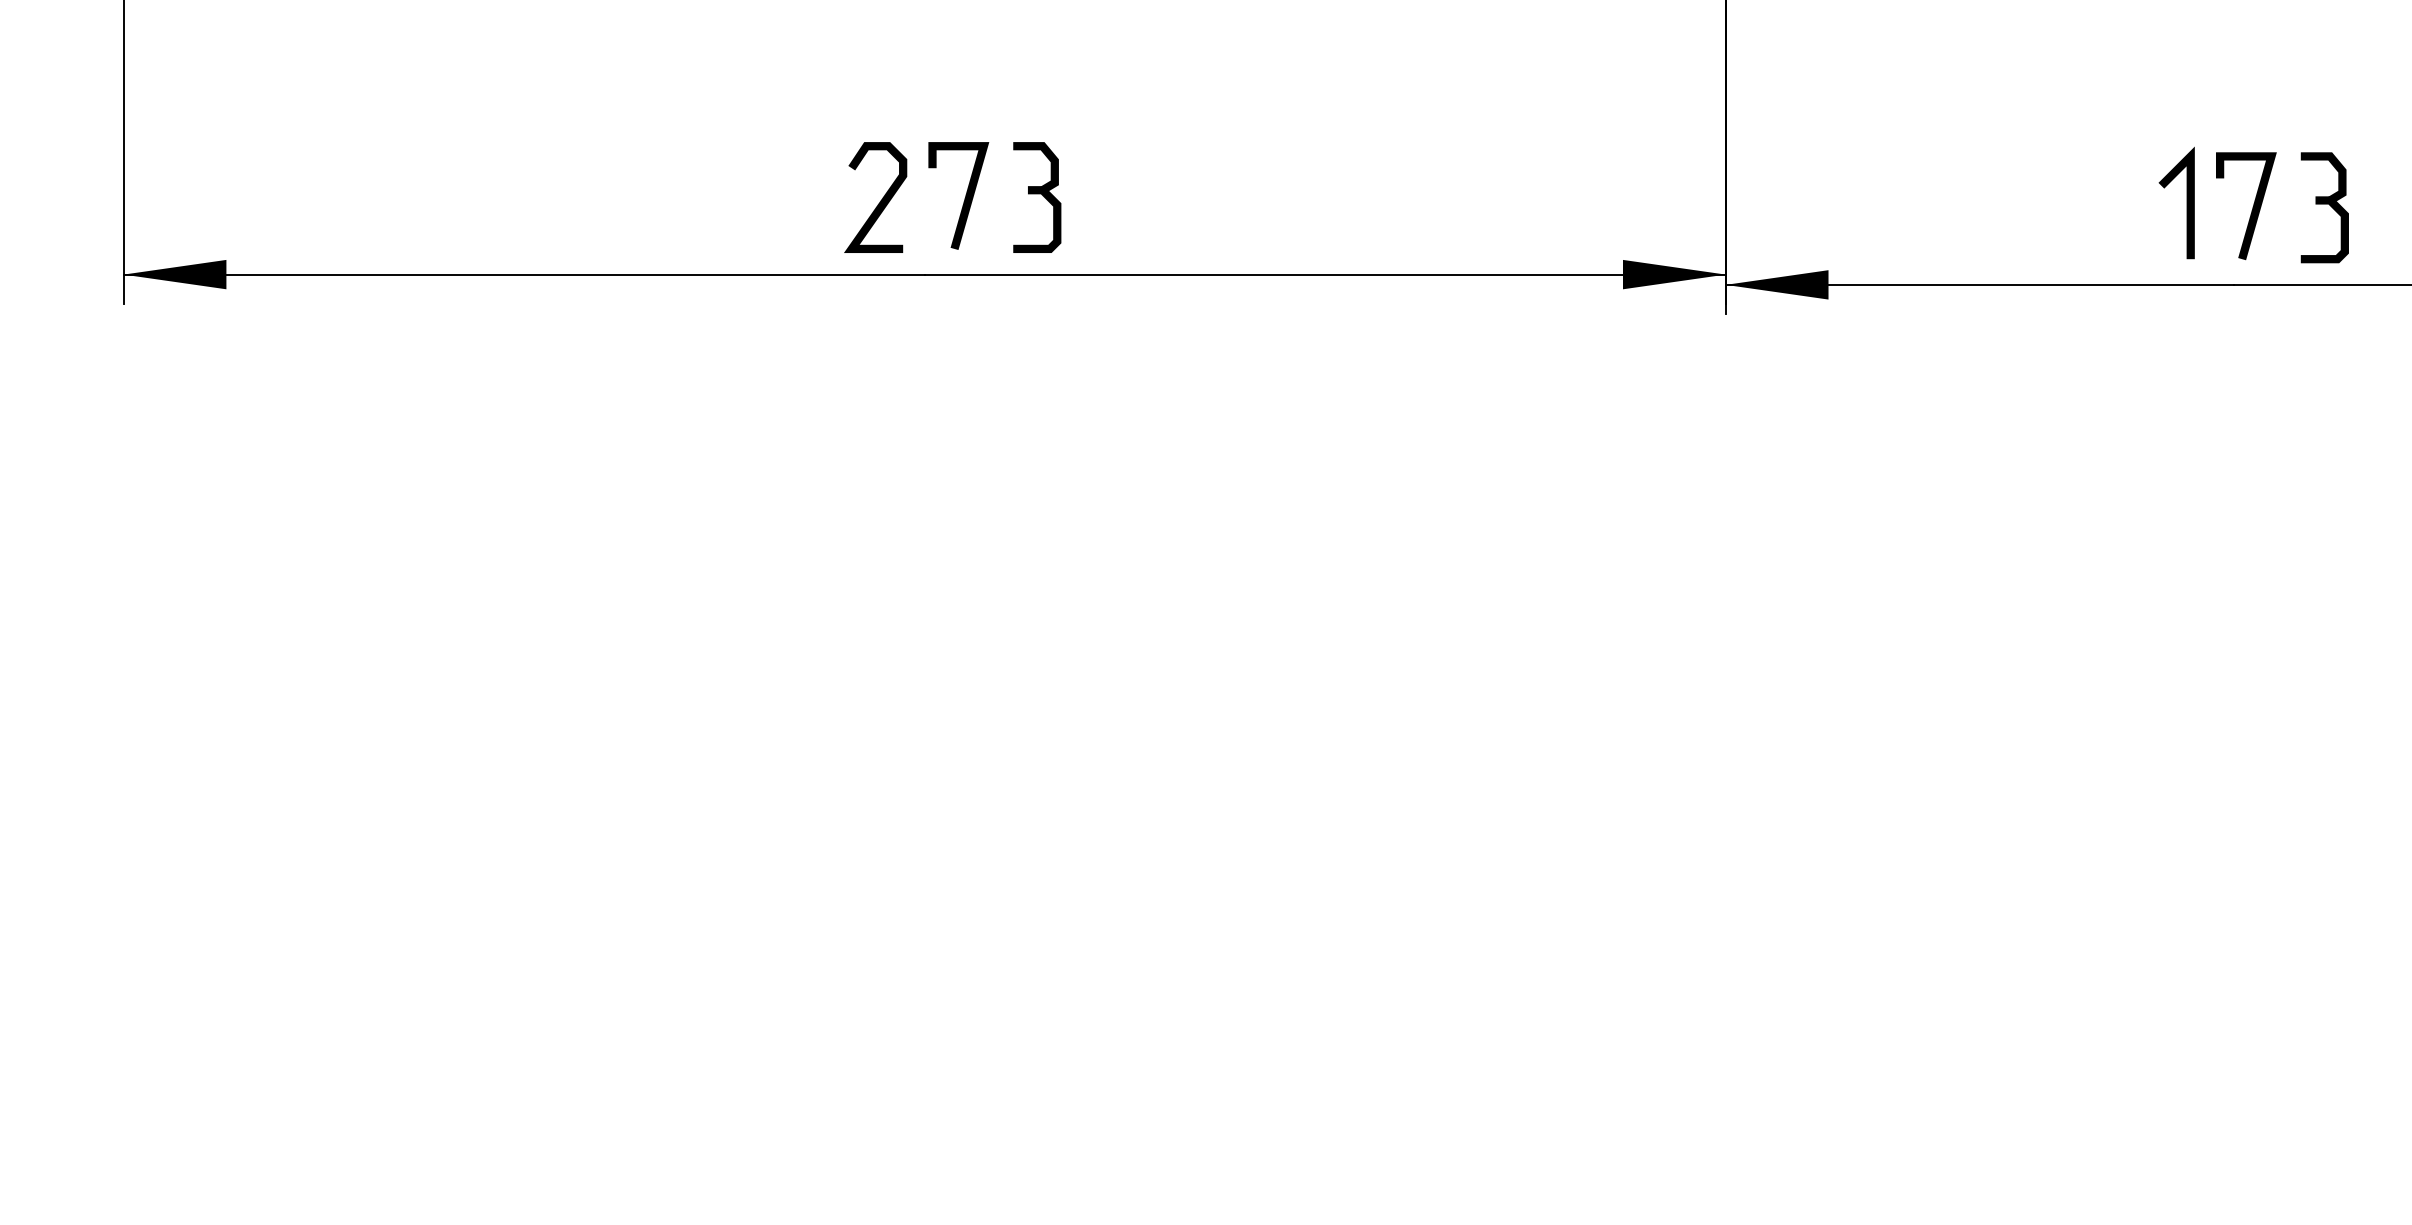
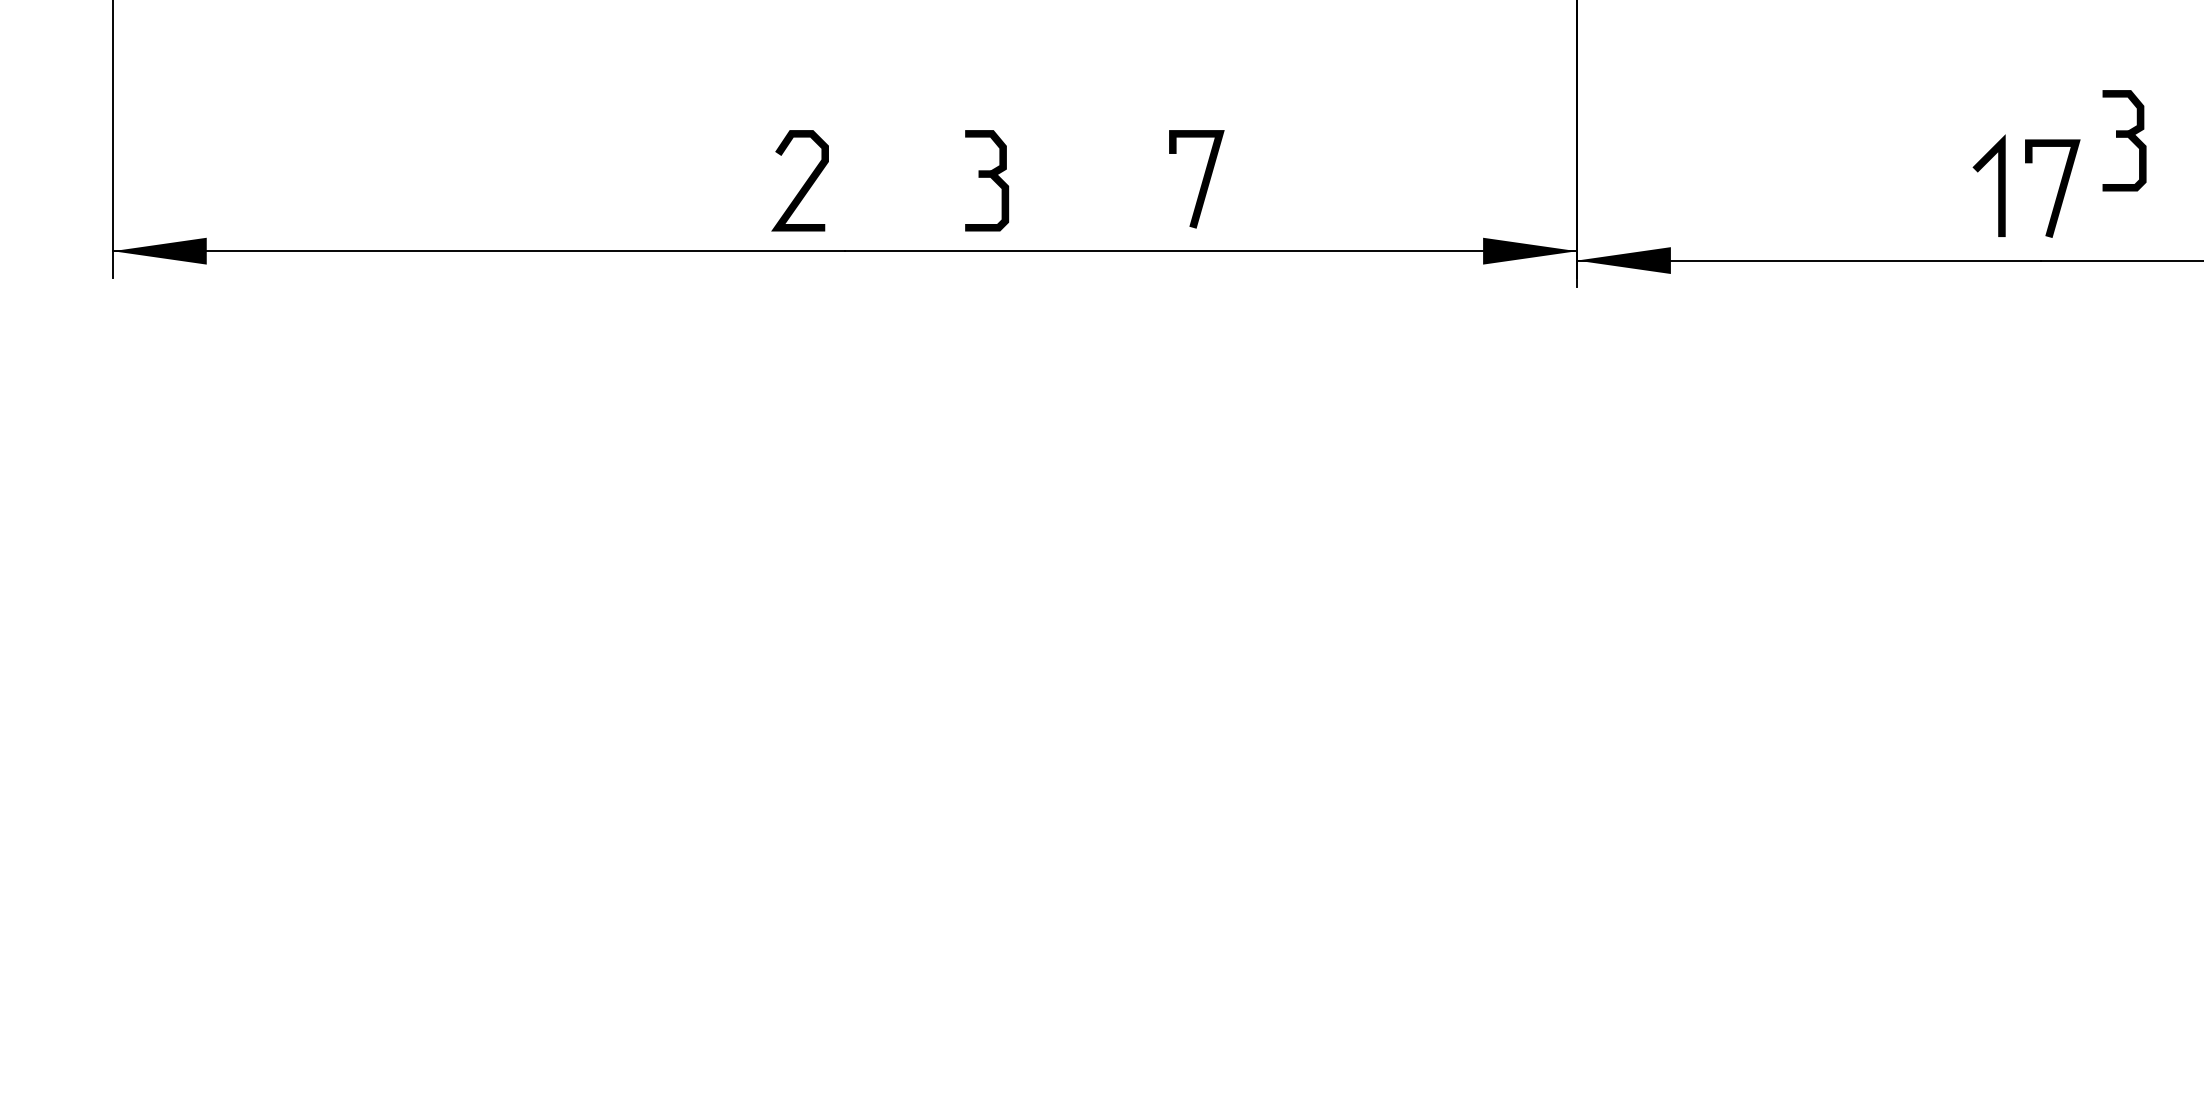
part: (1037, 197) -> (987, 180), moved
line: (964, 198) -> (1202, 181), moved
part: (2324, 207) -> (2124, 140), moved

